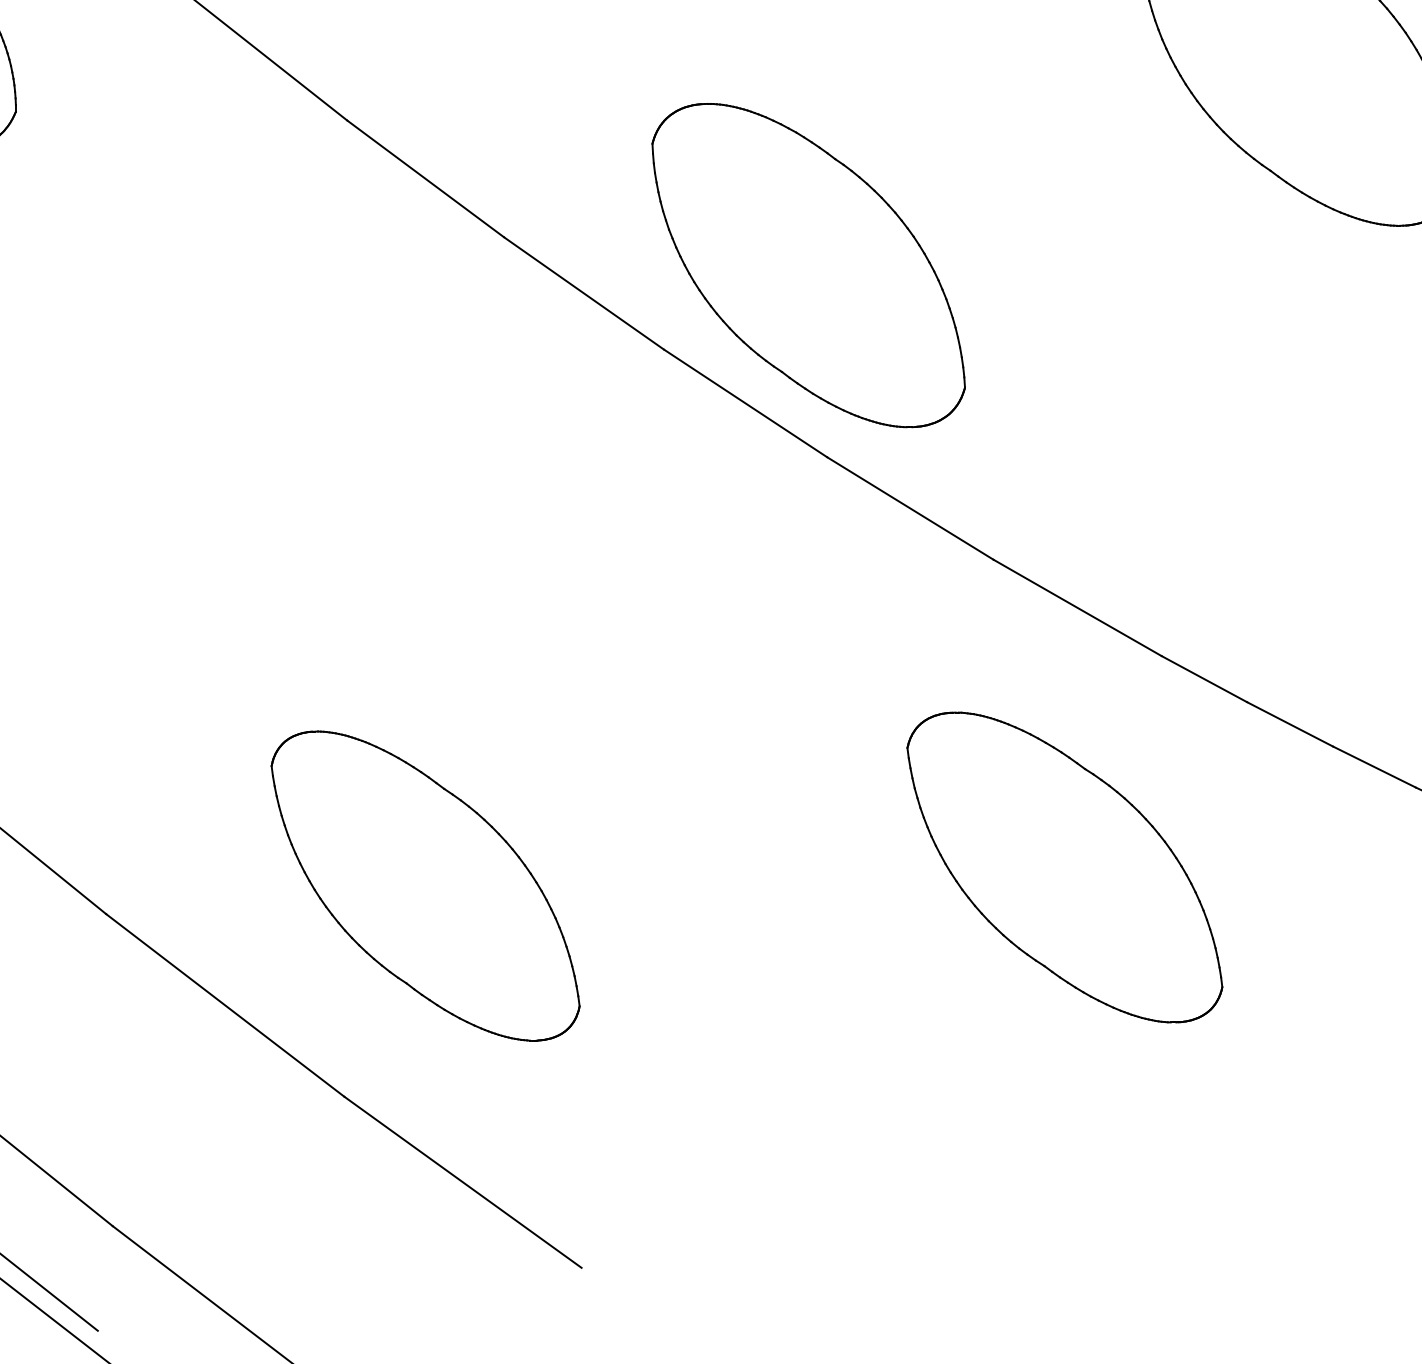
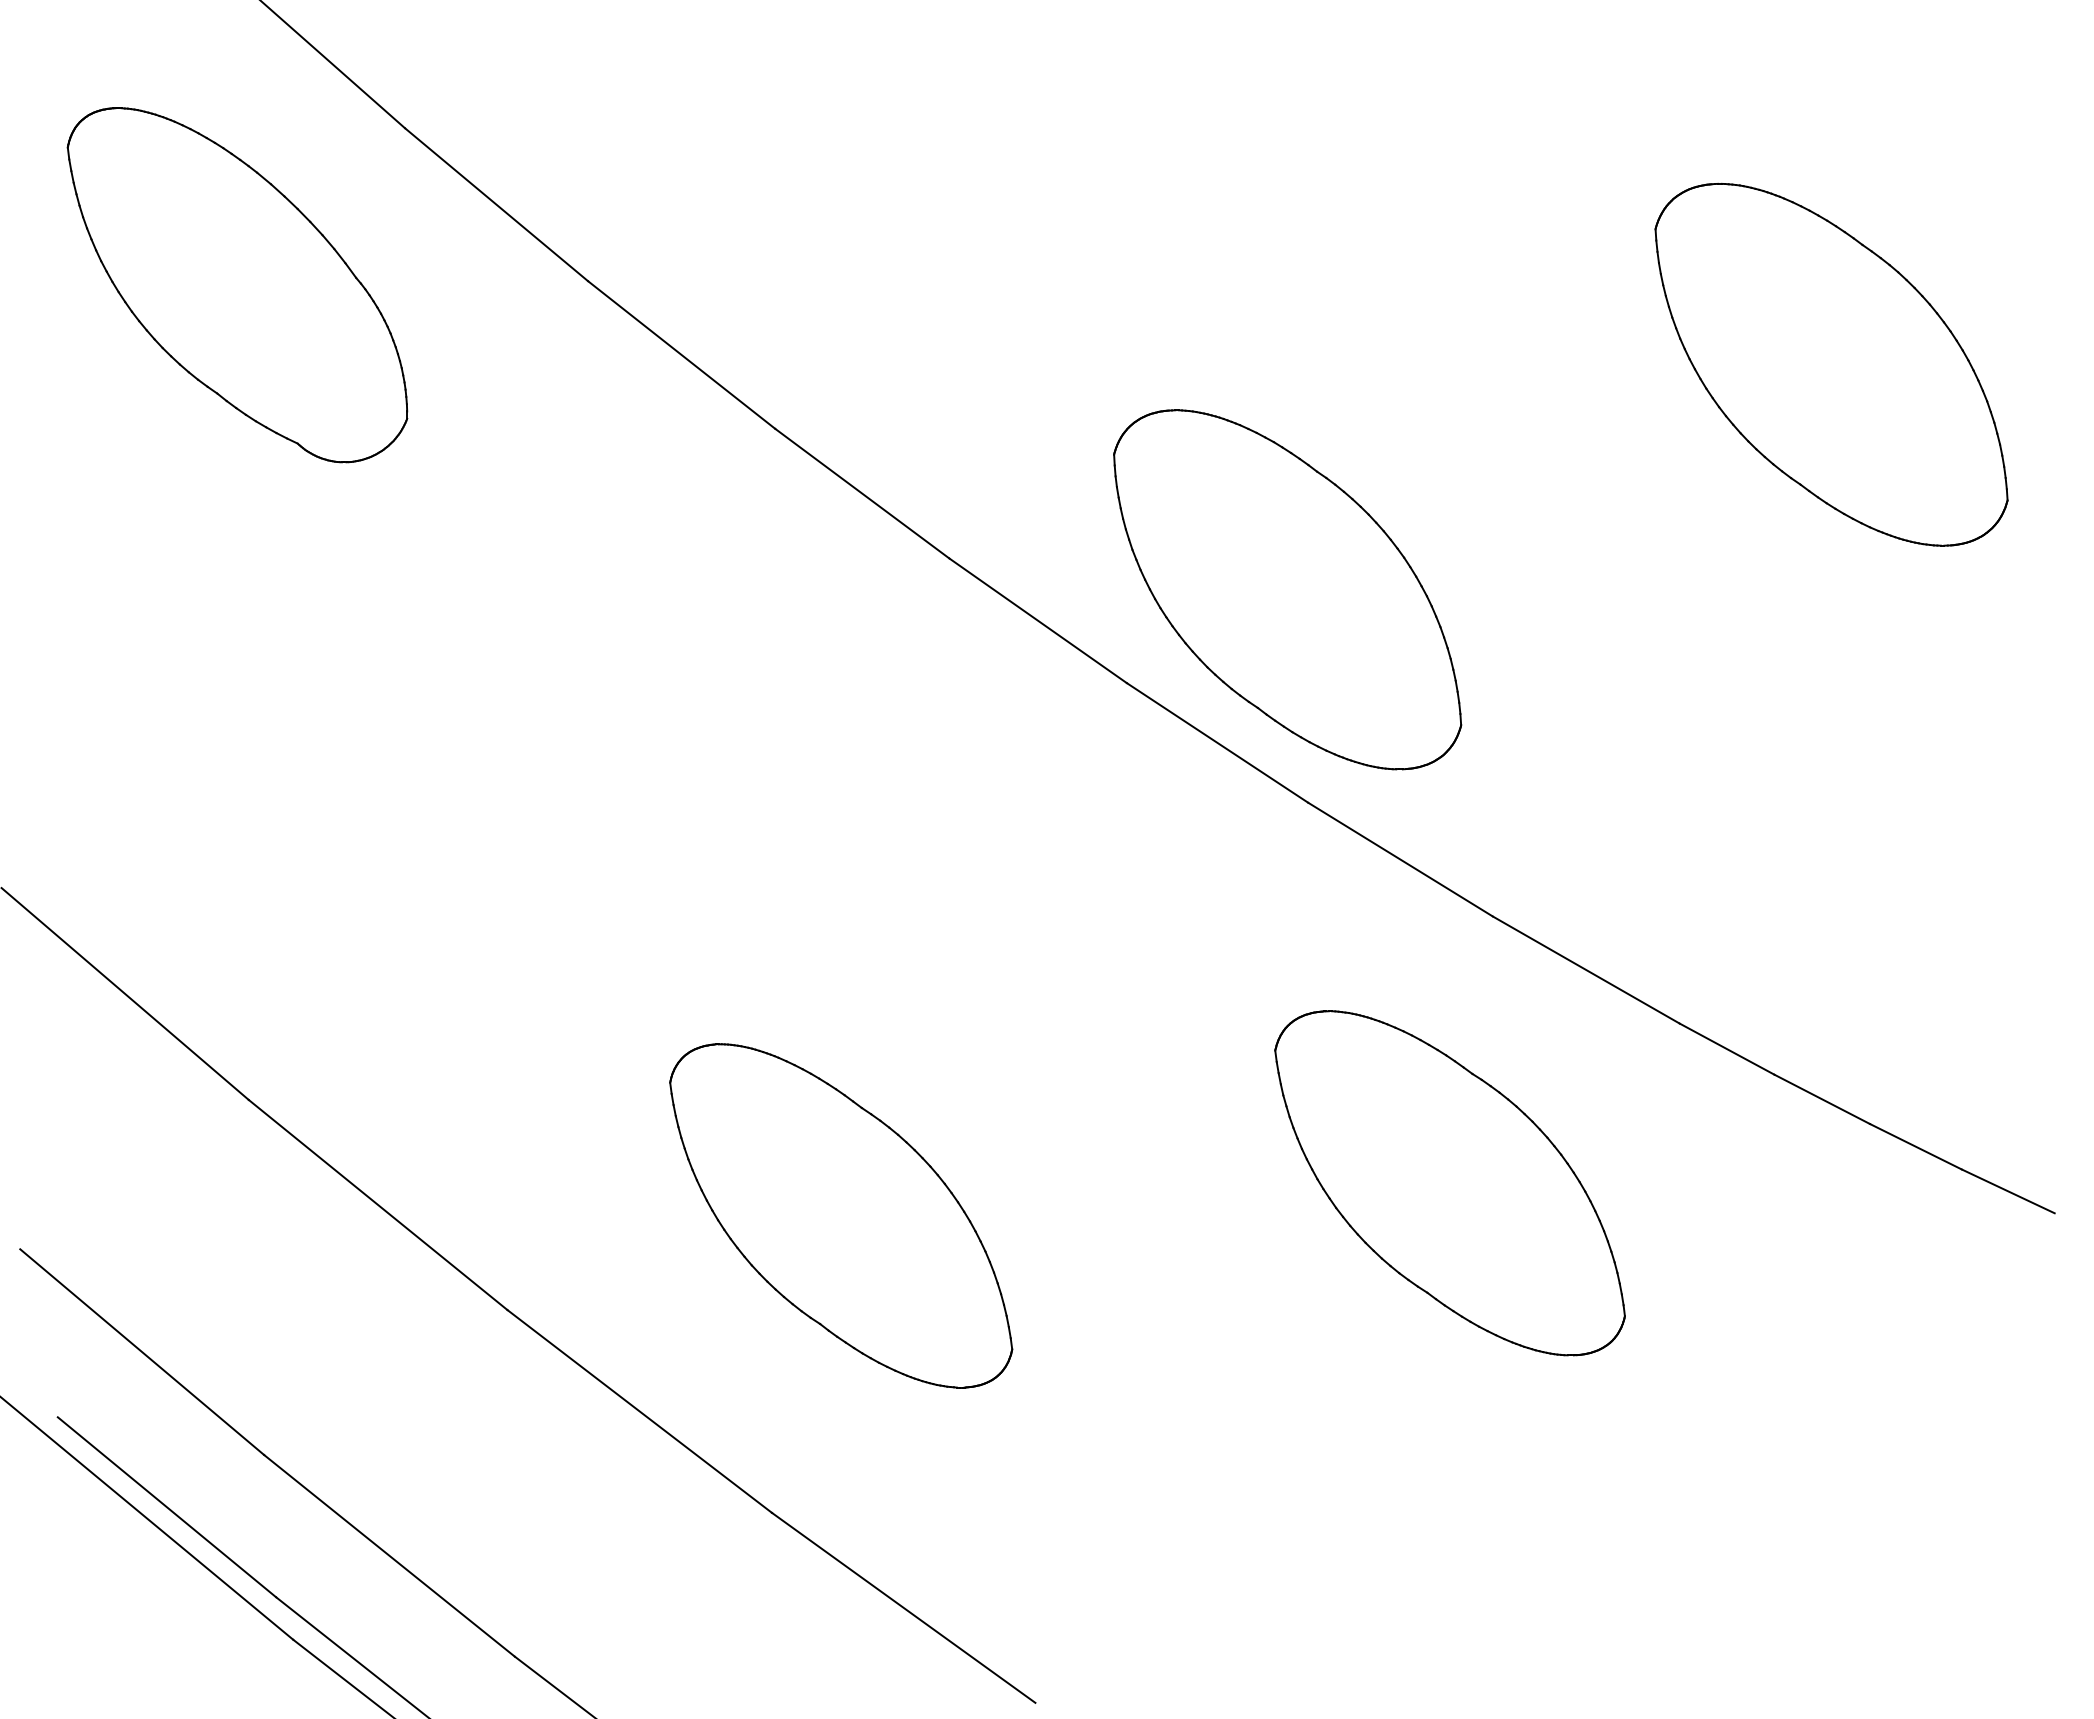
part: (1064, 867) -> (1449, 1183), moved
part: (425, 885) -> (841, 1215), moved

